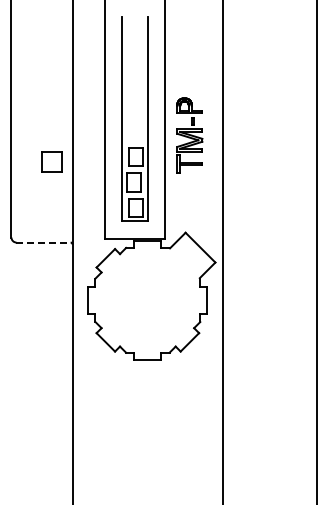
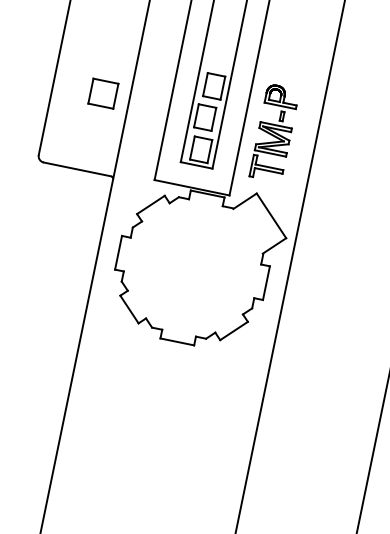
part: (189, 135) -> (274, 133), moved
part: (51, 161) -> (103, 92), moved
line: (44, 242) -> (78, 169), dashed -> solid

